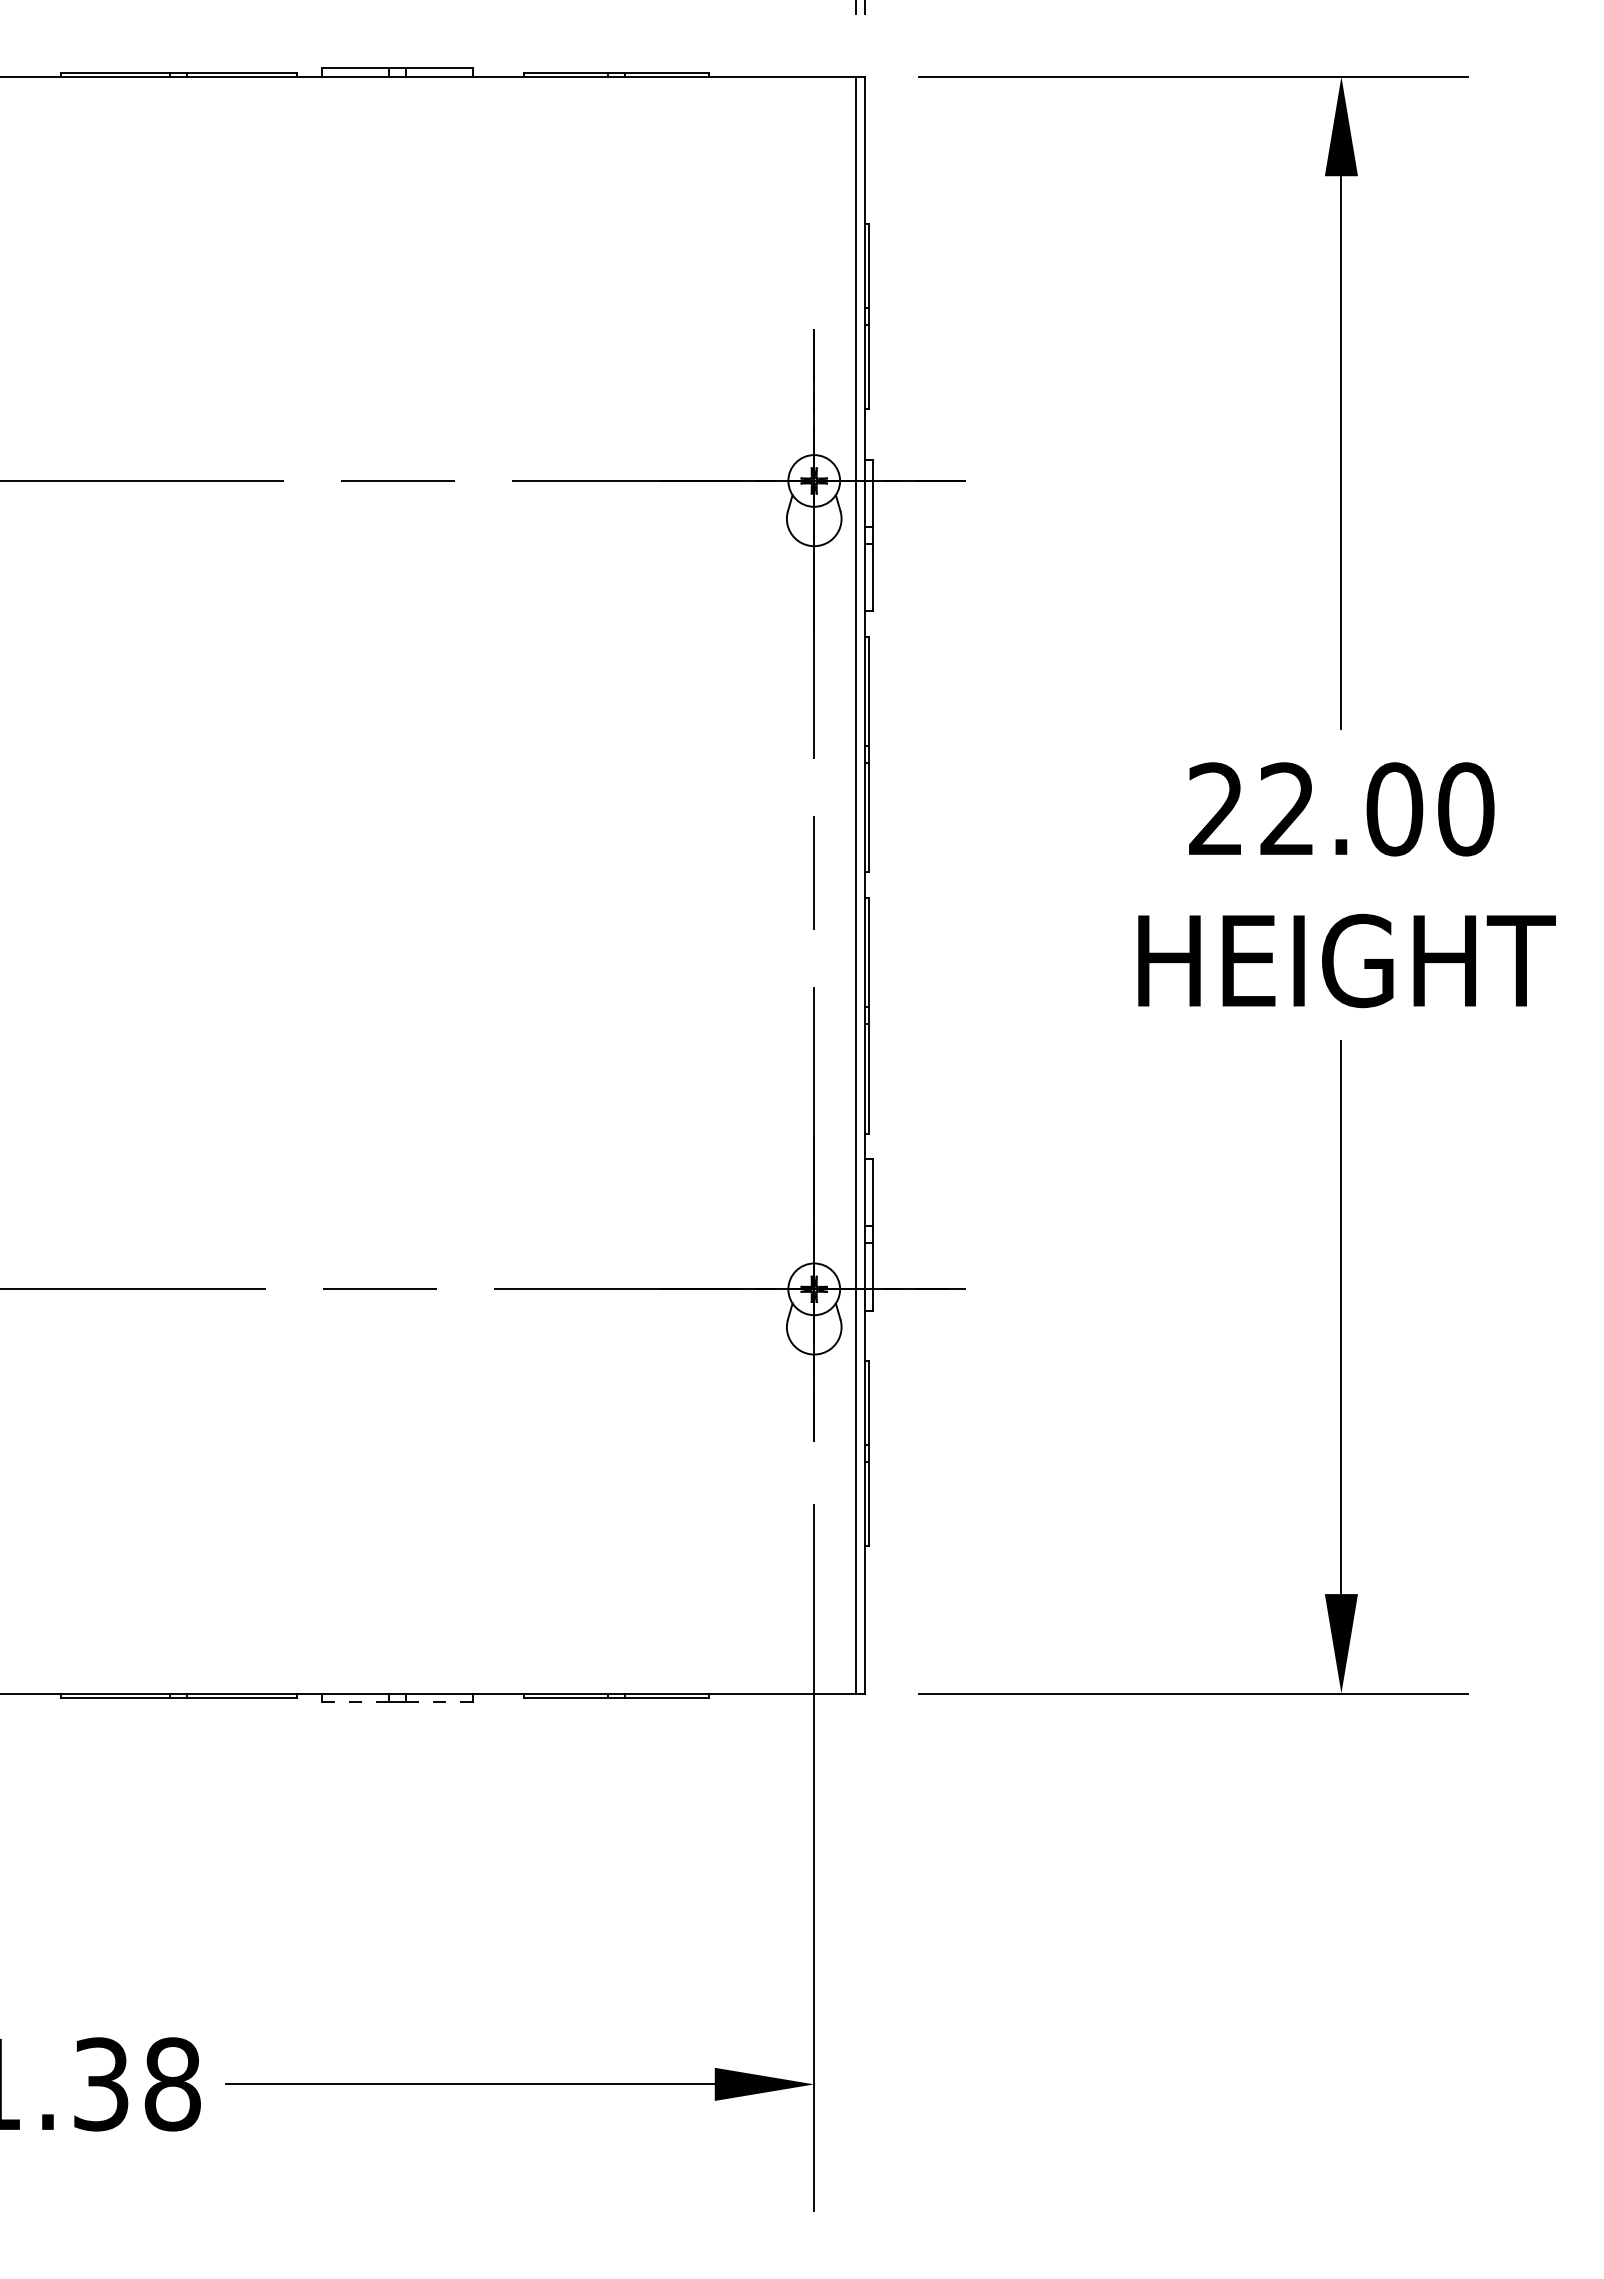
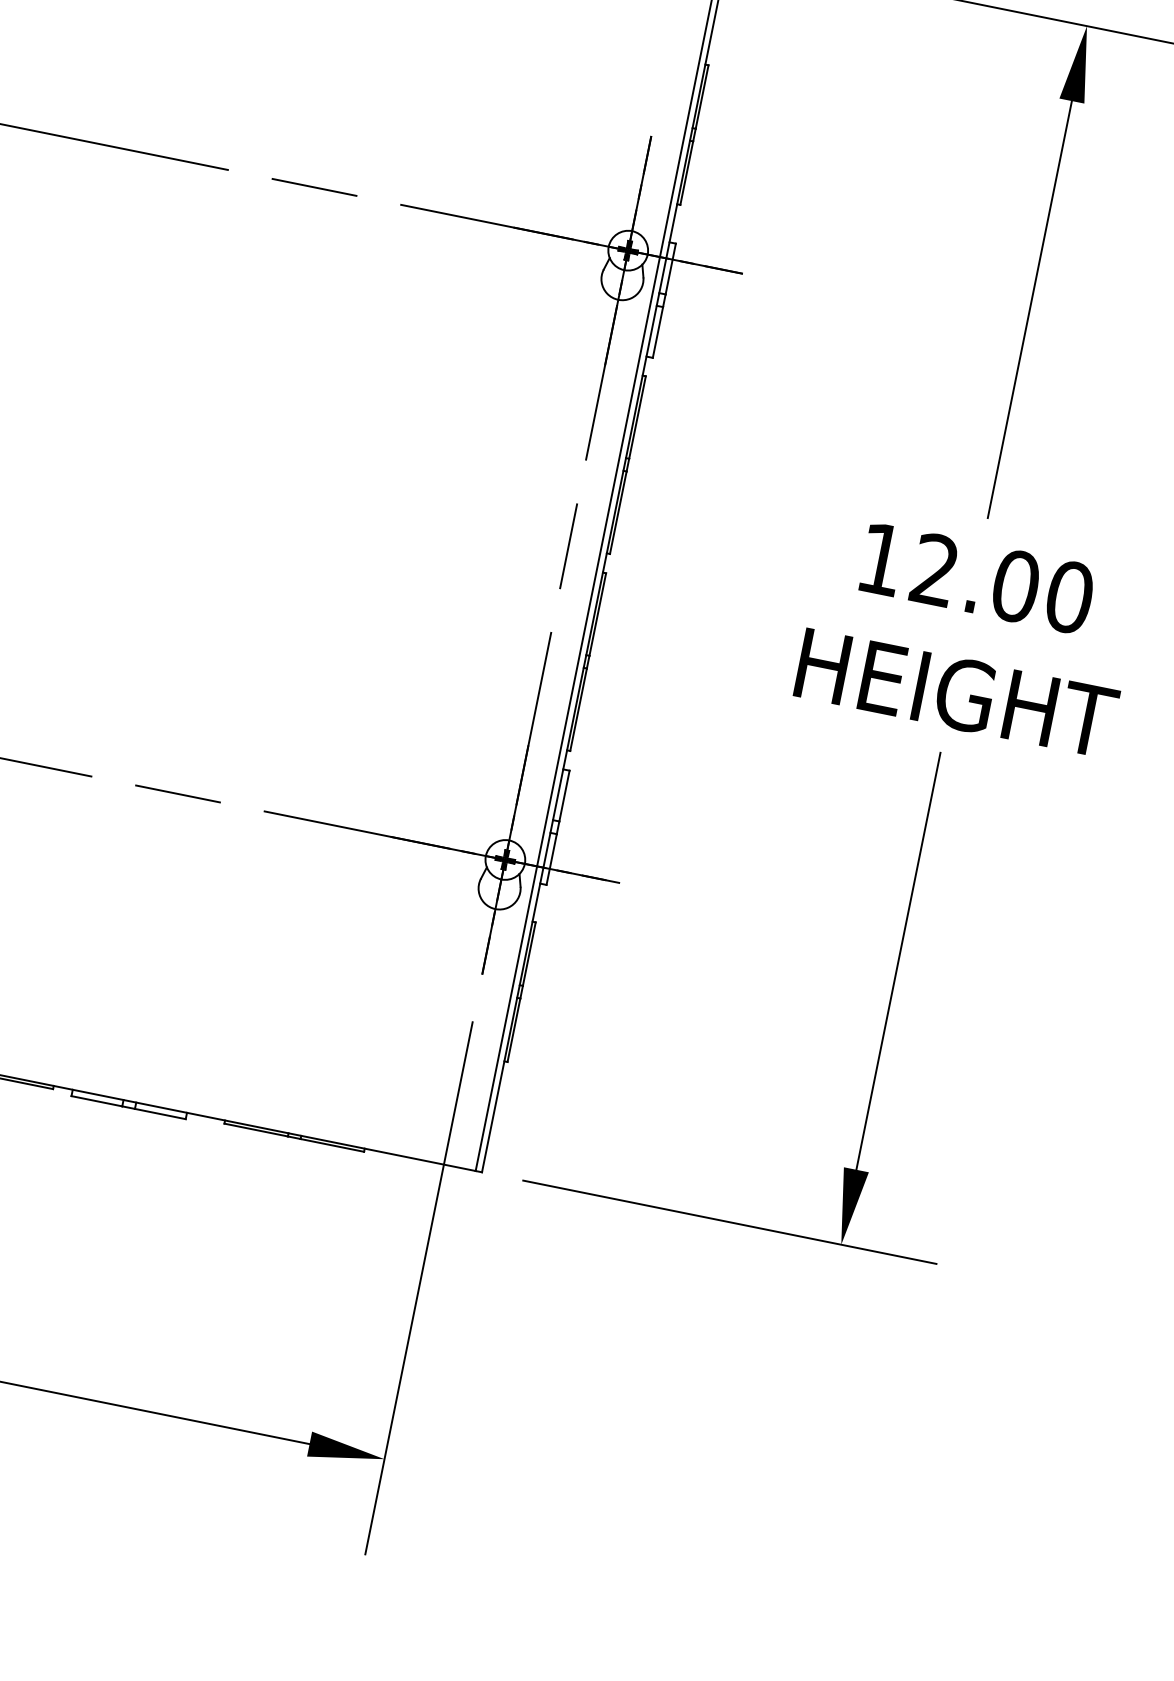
text: (1215, 808) -> (880, 558), 22.00 -> 12.00
line: (355, 1701) -> (96, 1100), dashed -> solid
line: (439, 1701) -> (160, 1113), dashed -> solid

